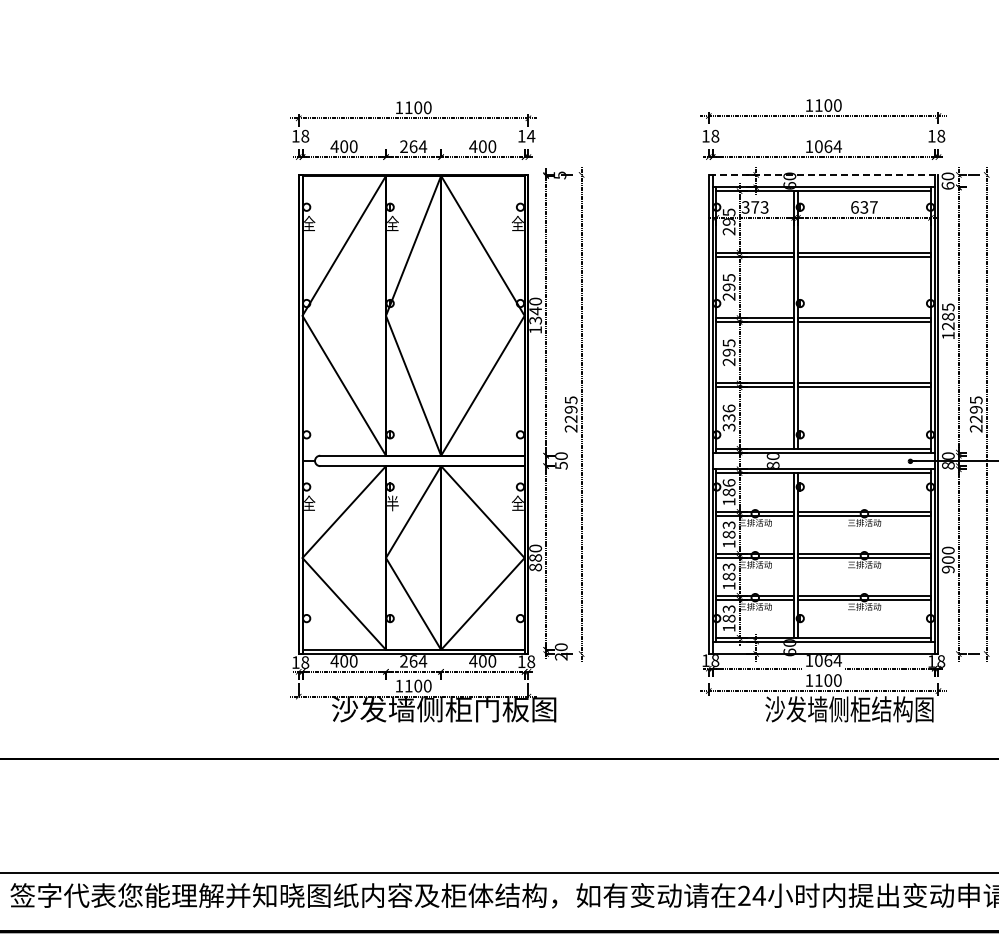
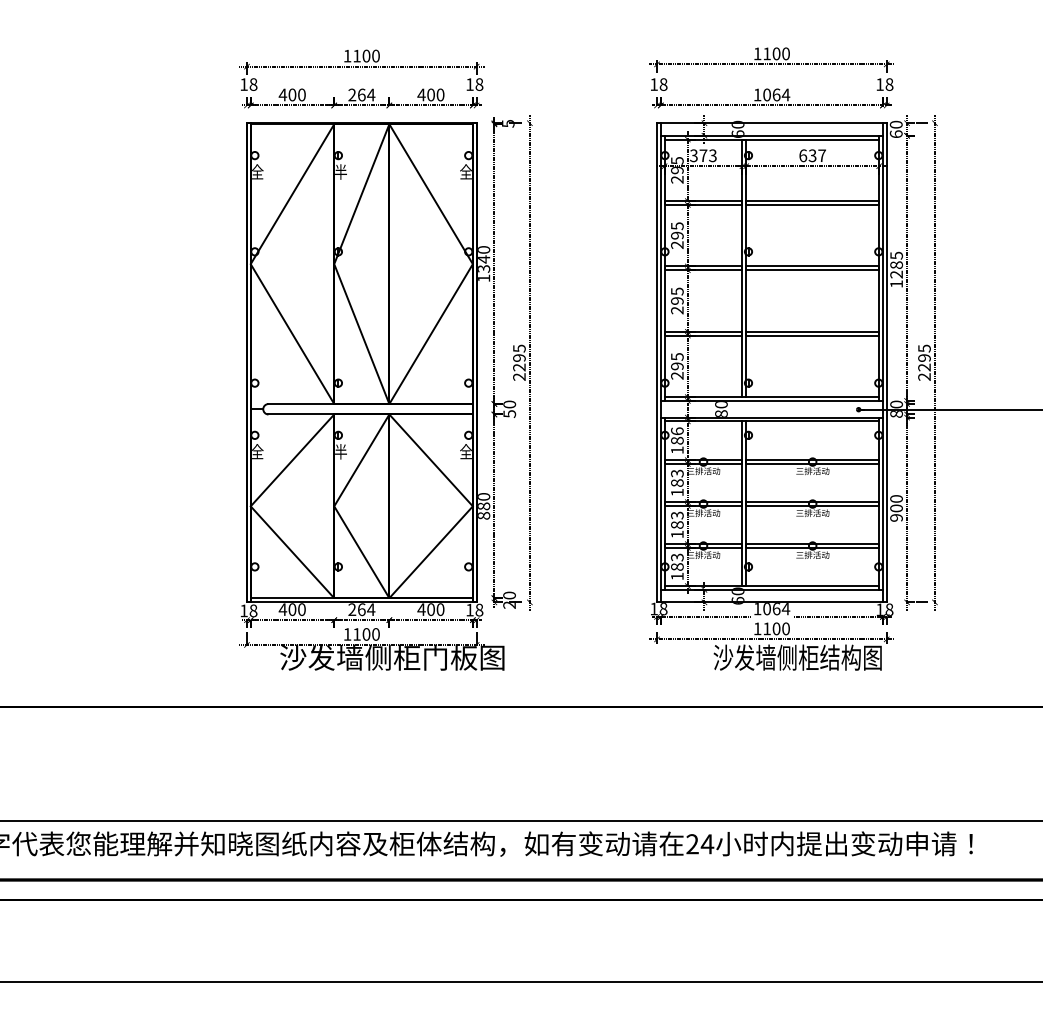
text: (531, 136) -> (479, 84), 14 -> 18
line: (823, 175) -> (771, 123), dashed -> solid
text: (393, 223) -> (341, 171), 全 -> 半
text: (729, 417) -> (677, 365), 336 -> 295

